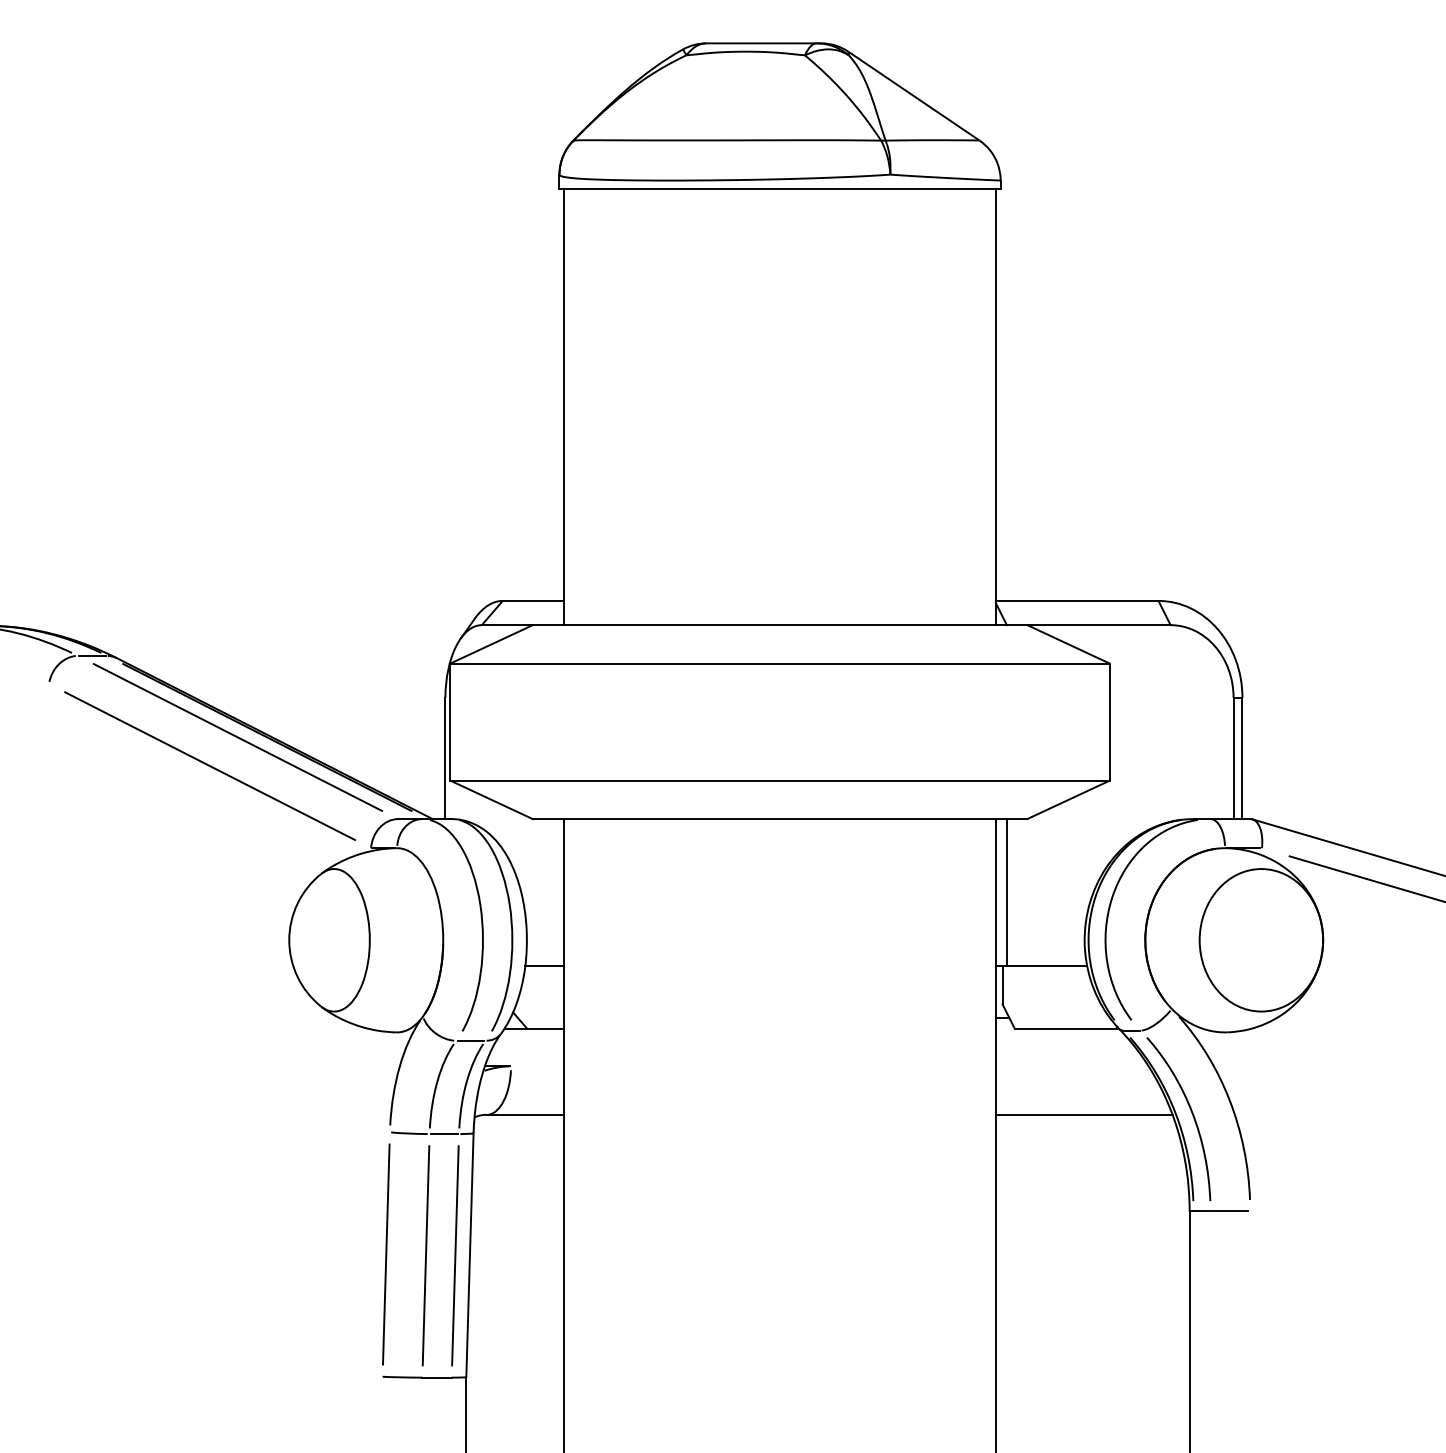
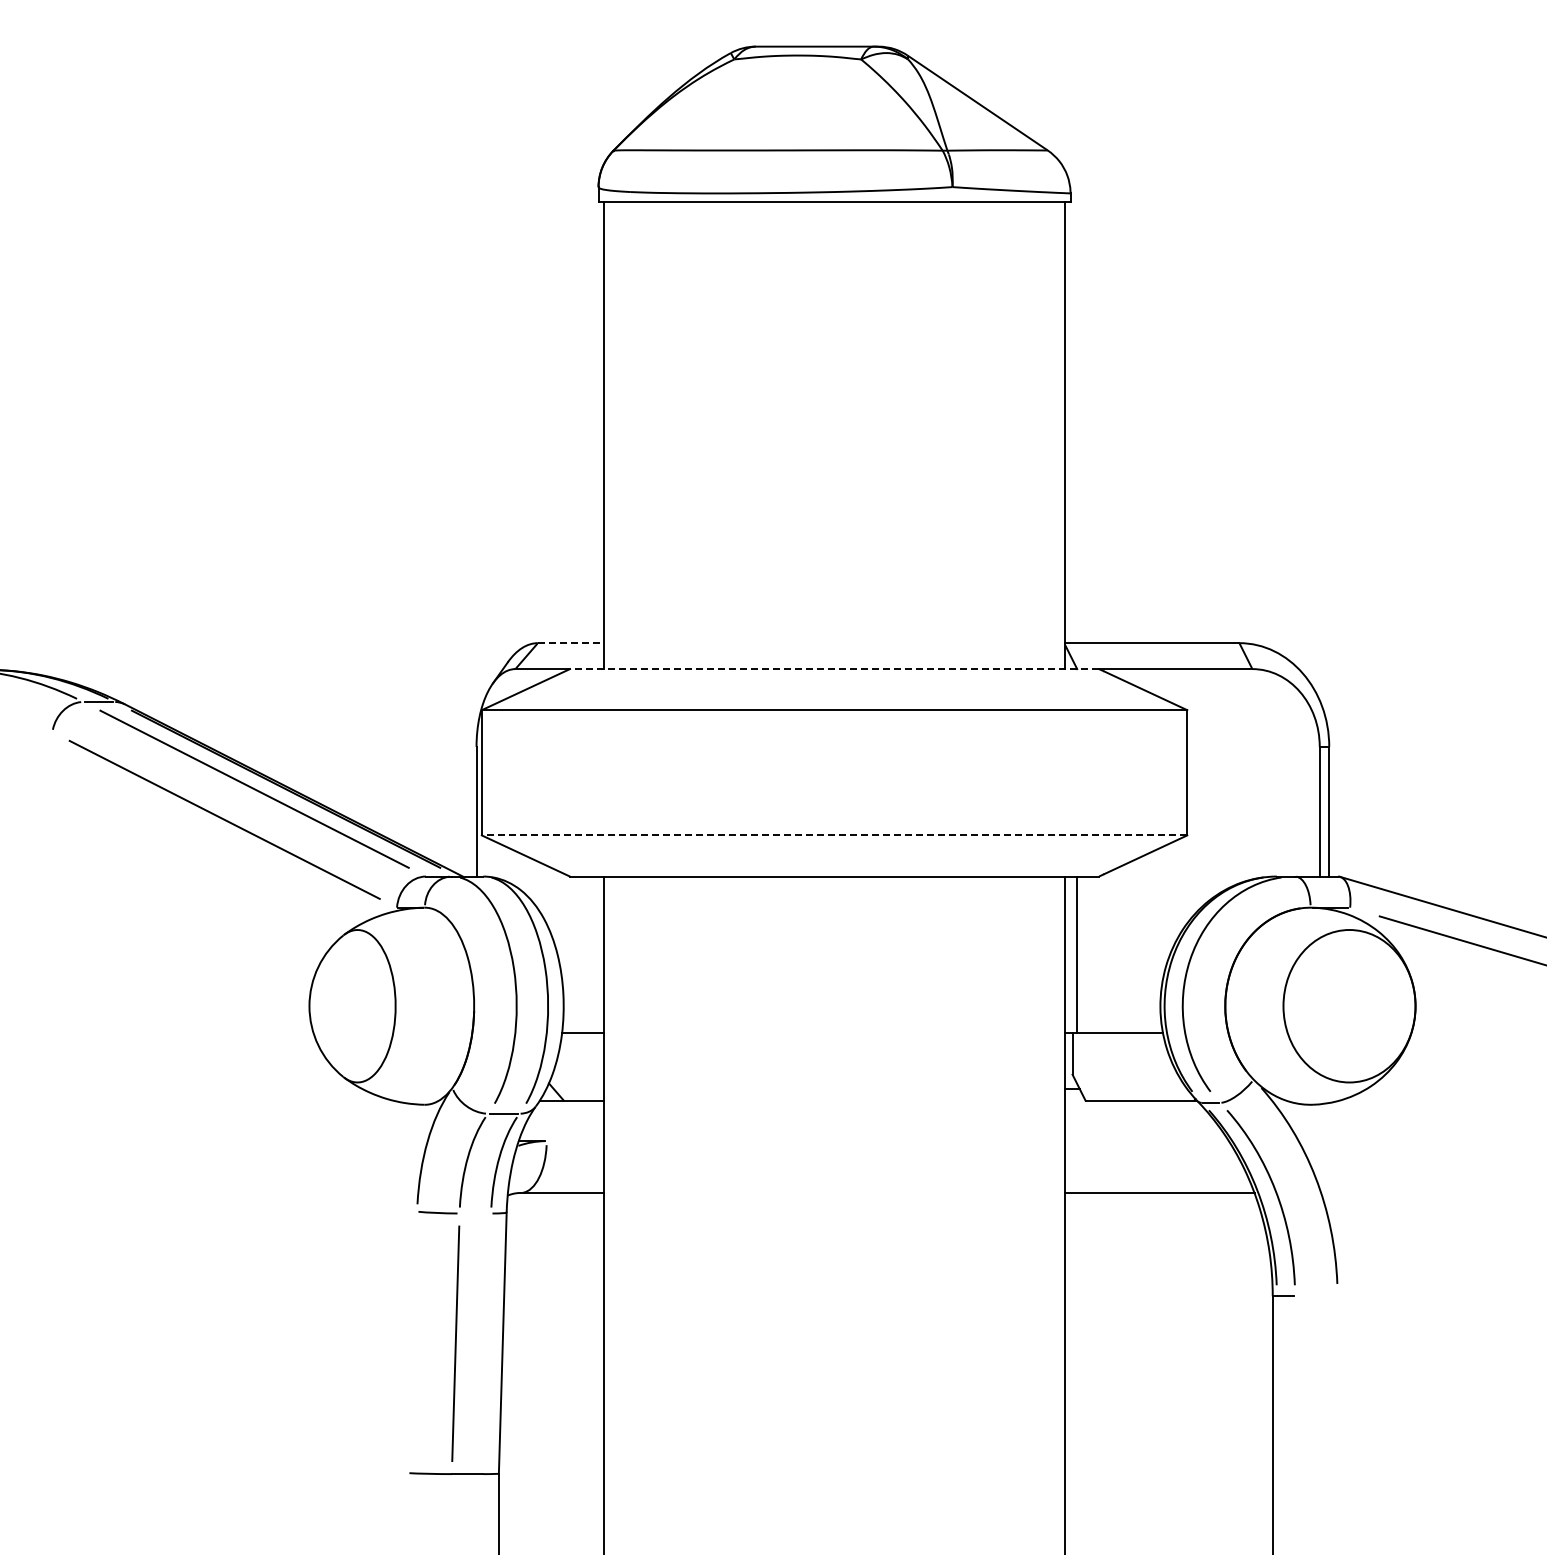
line: (533, 601) -> (570, 643), solid -> dashed
line: (780, 625) -> (834, 669), solid -> dashed
line: (780, 780) -> (834, 835), solid -> dashed
line: (444, 1134) -> (475, 1213), removed
line: (1229, 1211) -> (1315, 1296), removed
line: (385, 1254) -> (412, 1342), removed
line: (454, 1255) -> (486, 1343), removed

